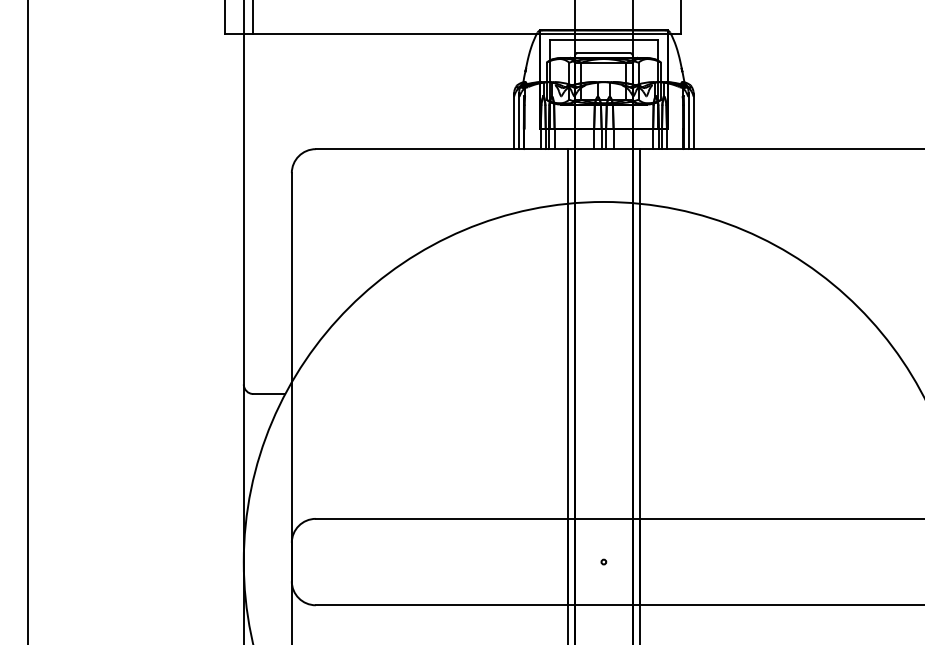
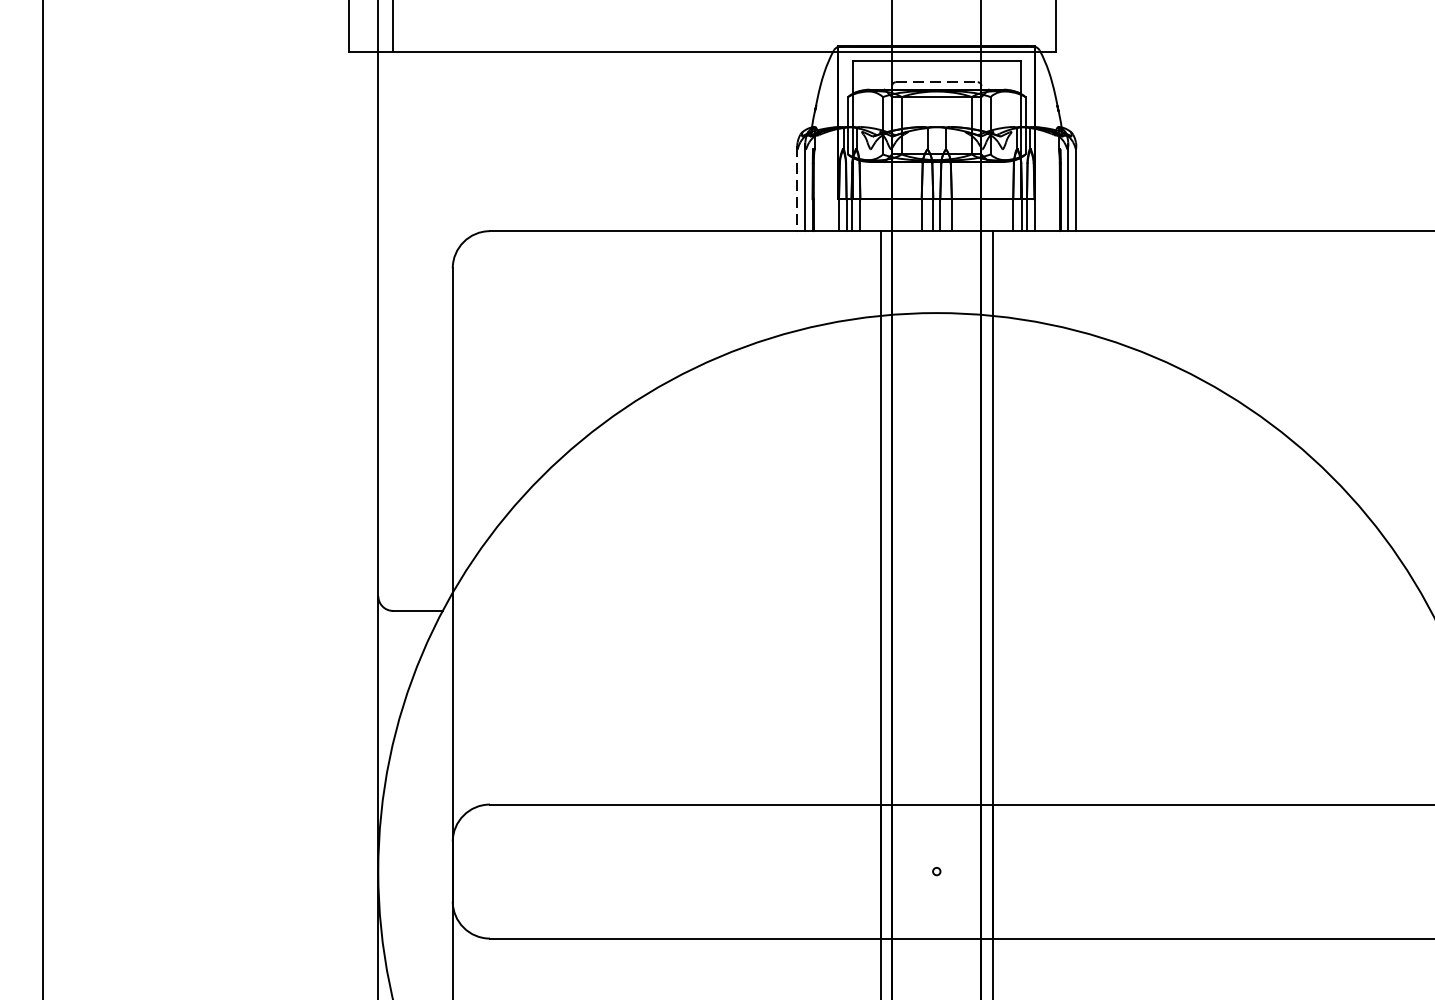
line: (604, 53) -> (937, 82), solid -> dashed
line: (513, 122) -> (796, 189), solid -> dashed

